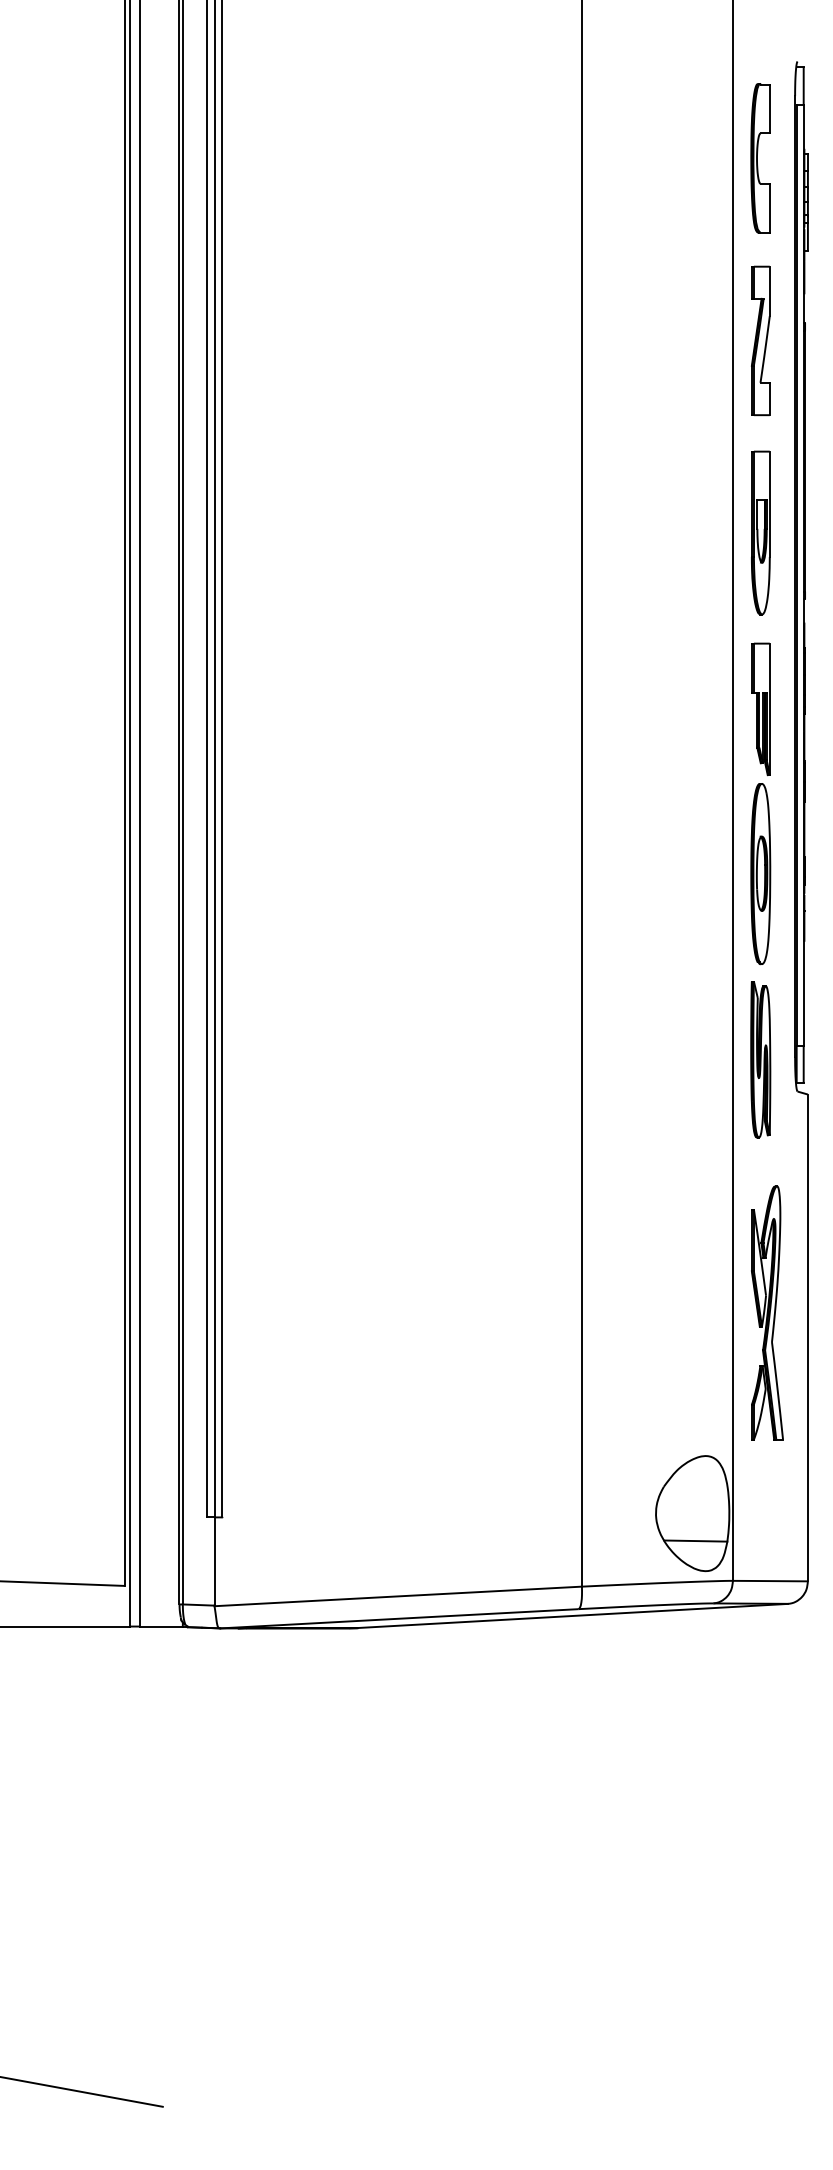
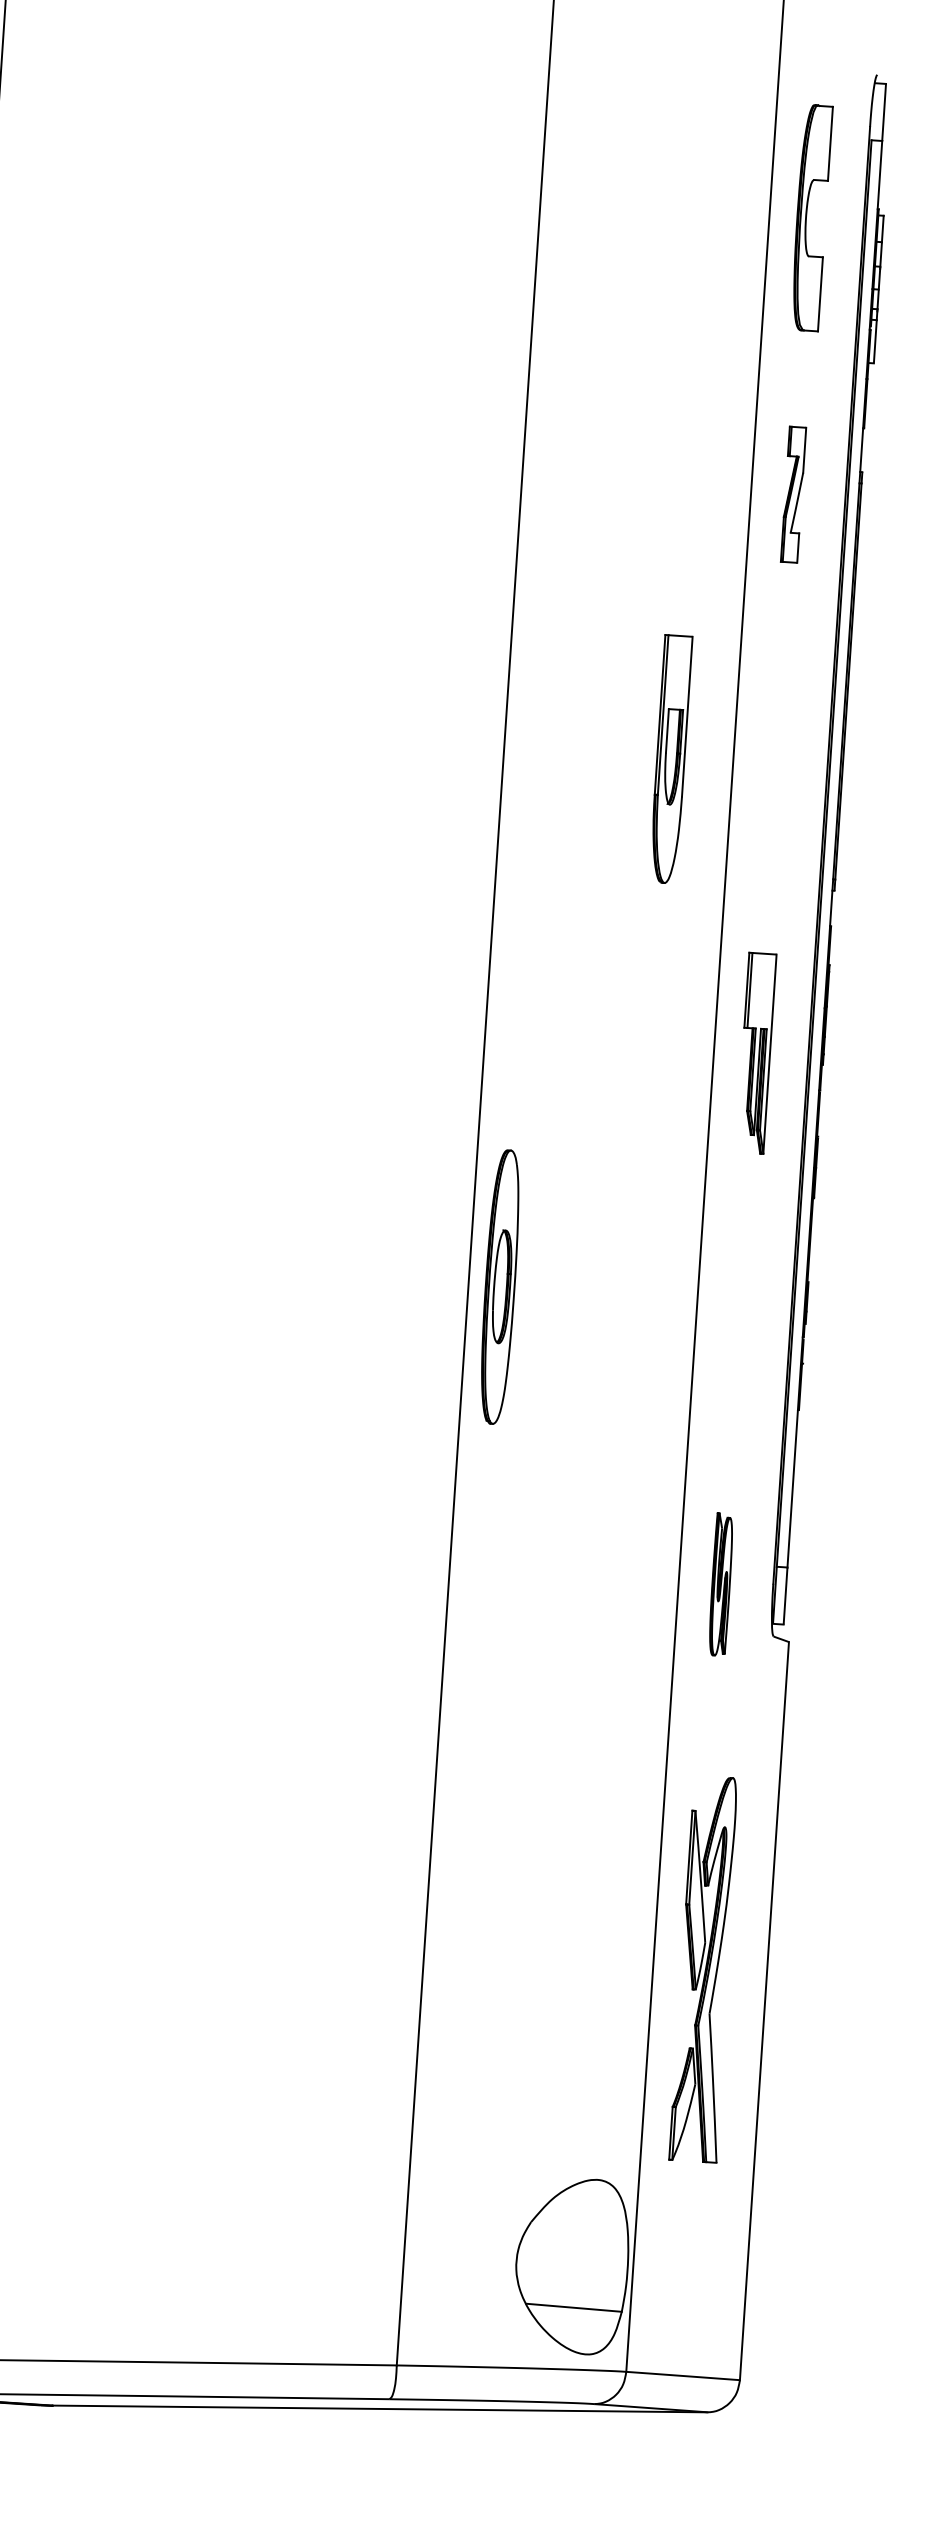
part: (760, 340) -> (792, 494), size x0.6
part: (760, 532) -> (670, 758), moved
part: (760, 874) -> (499, 1287), moved
part: (760, 1059) -> (720, 1584), size x0.6

